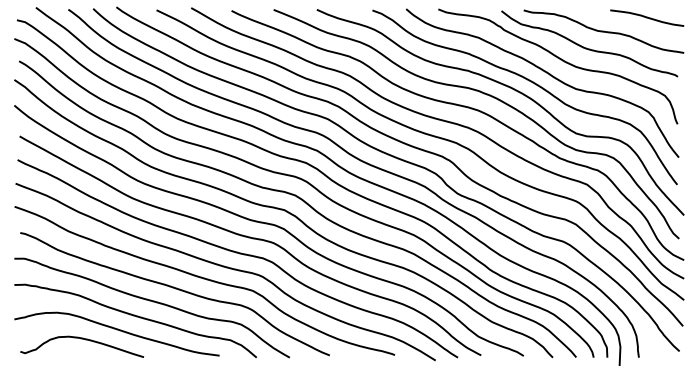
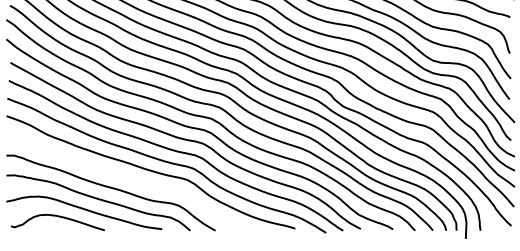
curve: (175, 289) -> (128, 178), removed

